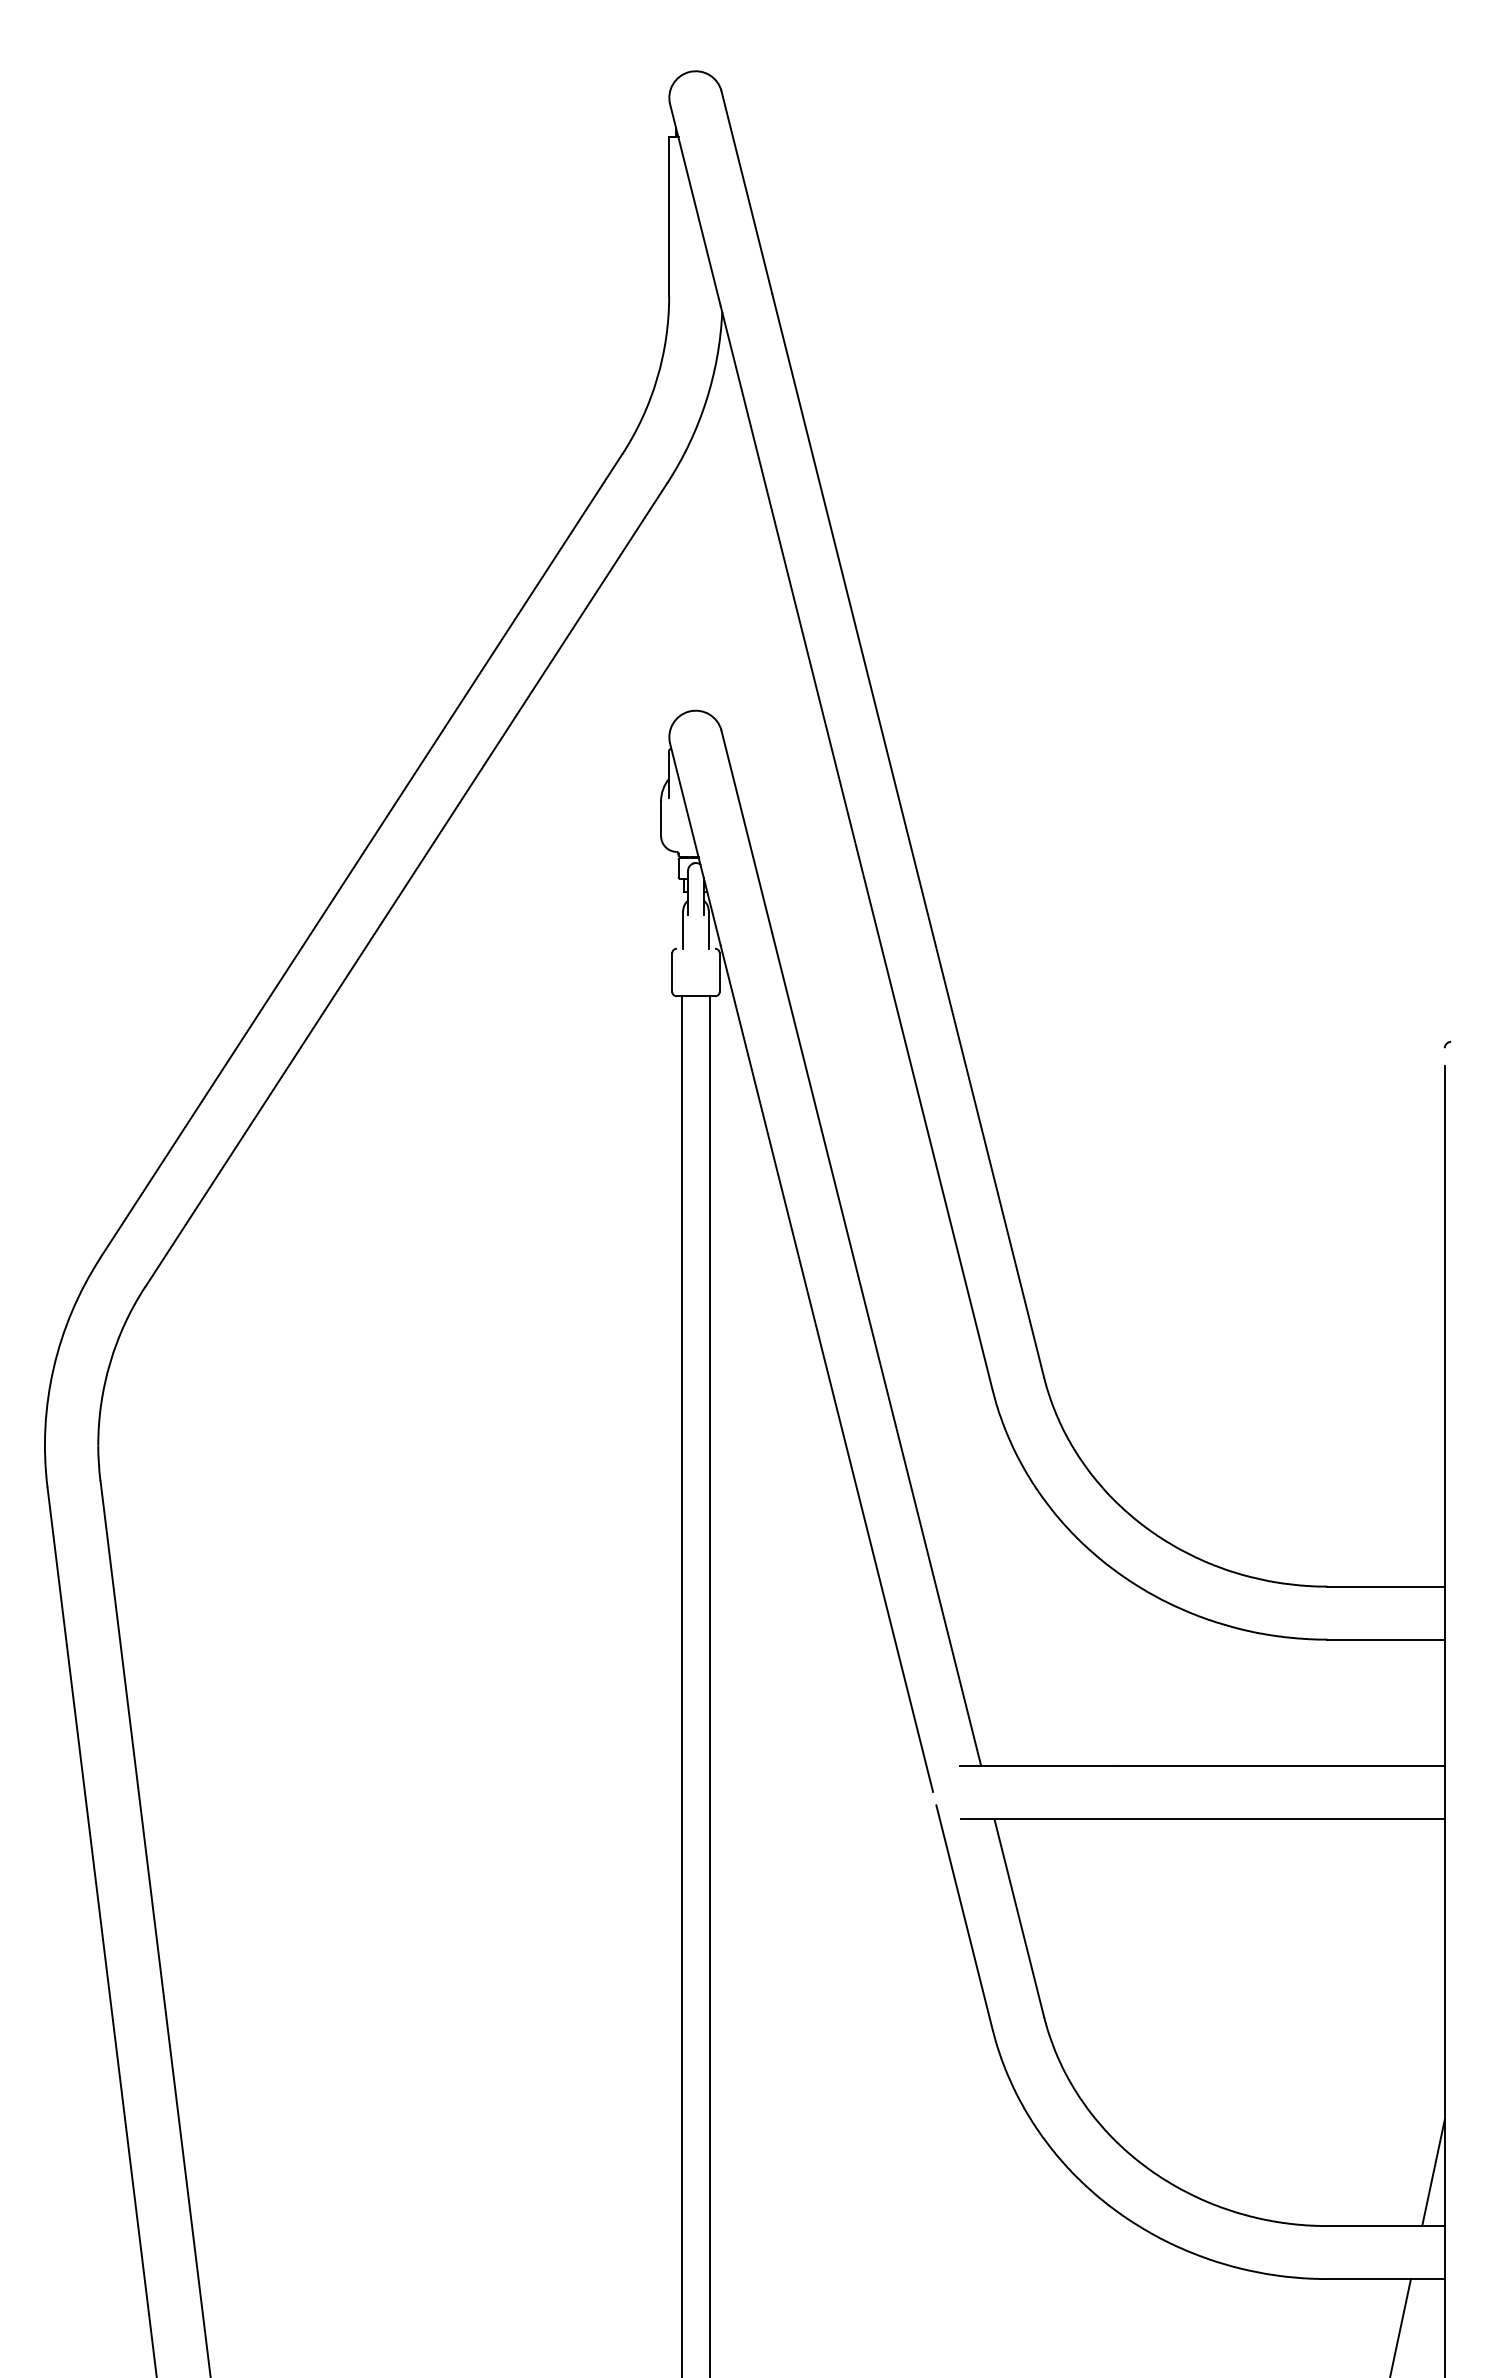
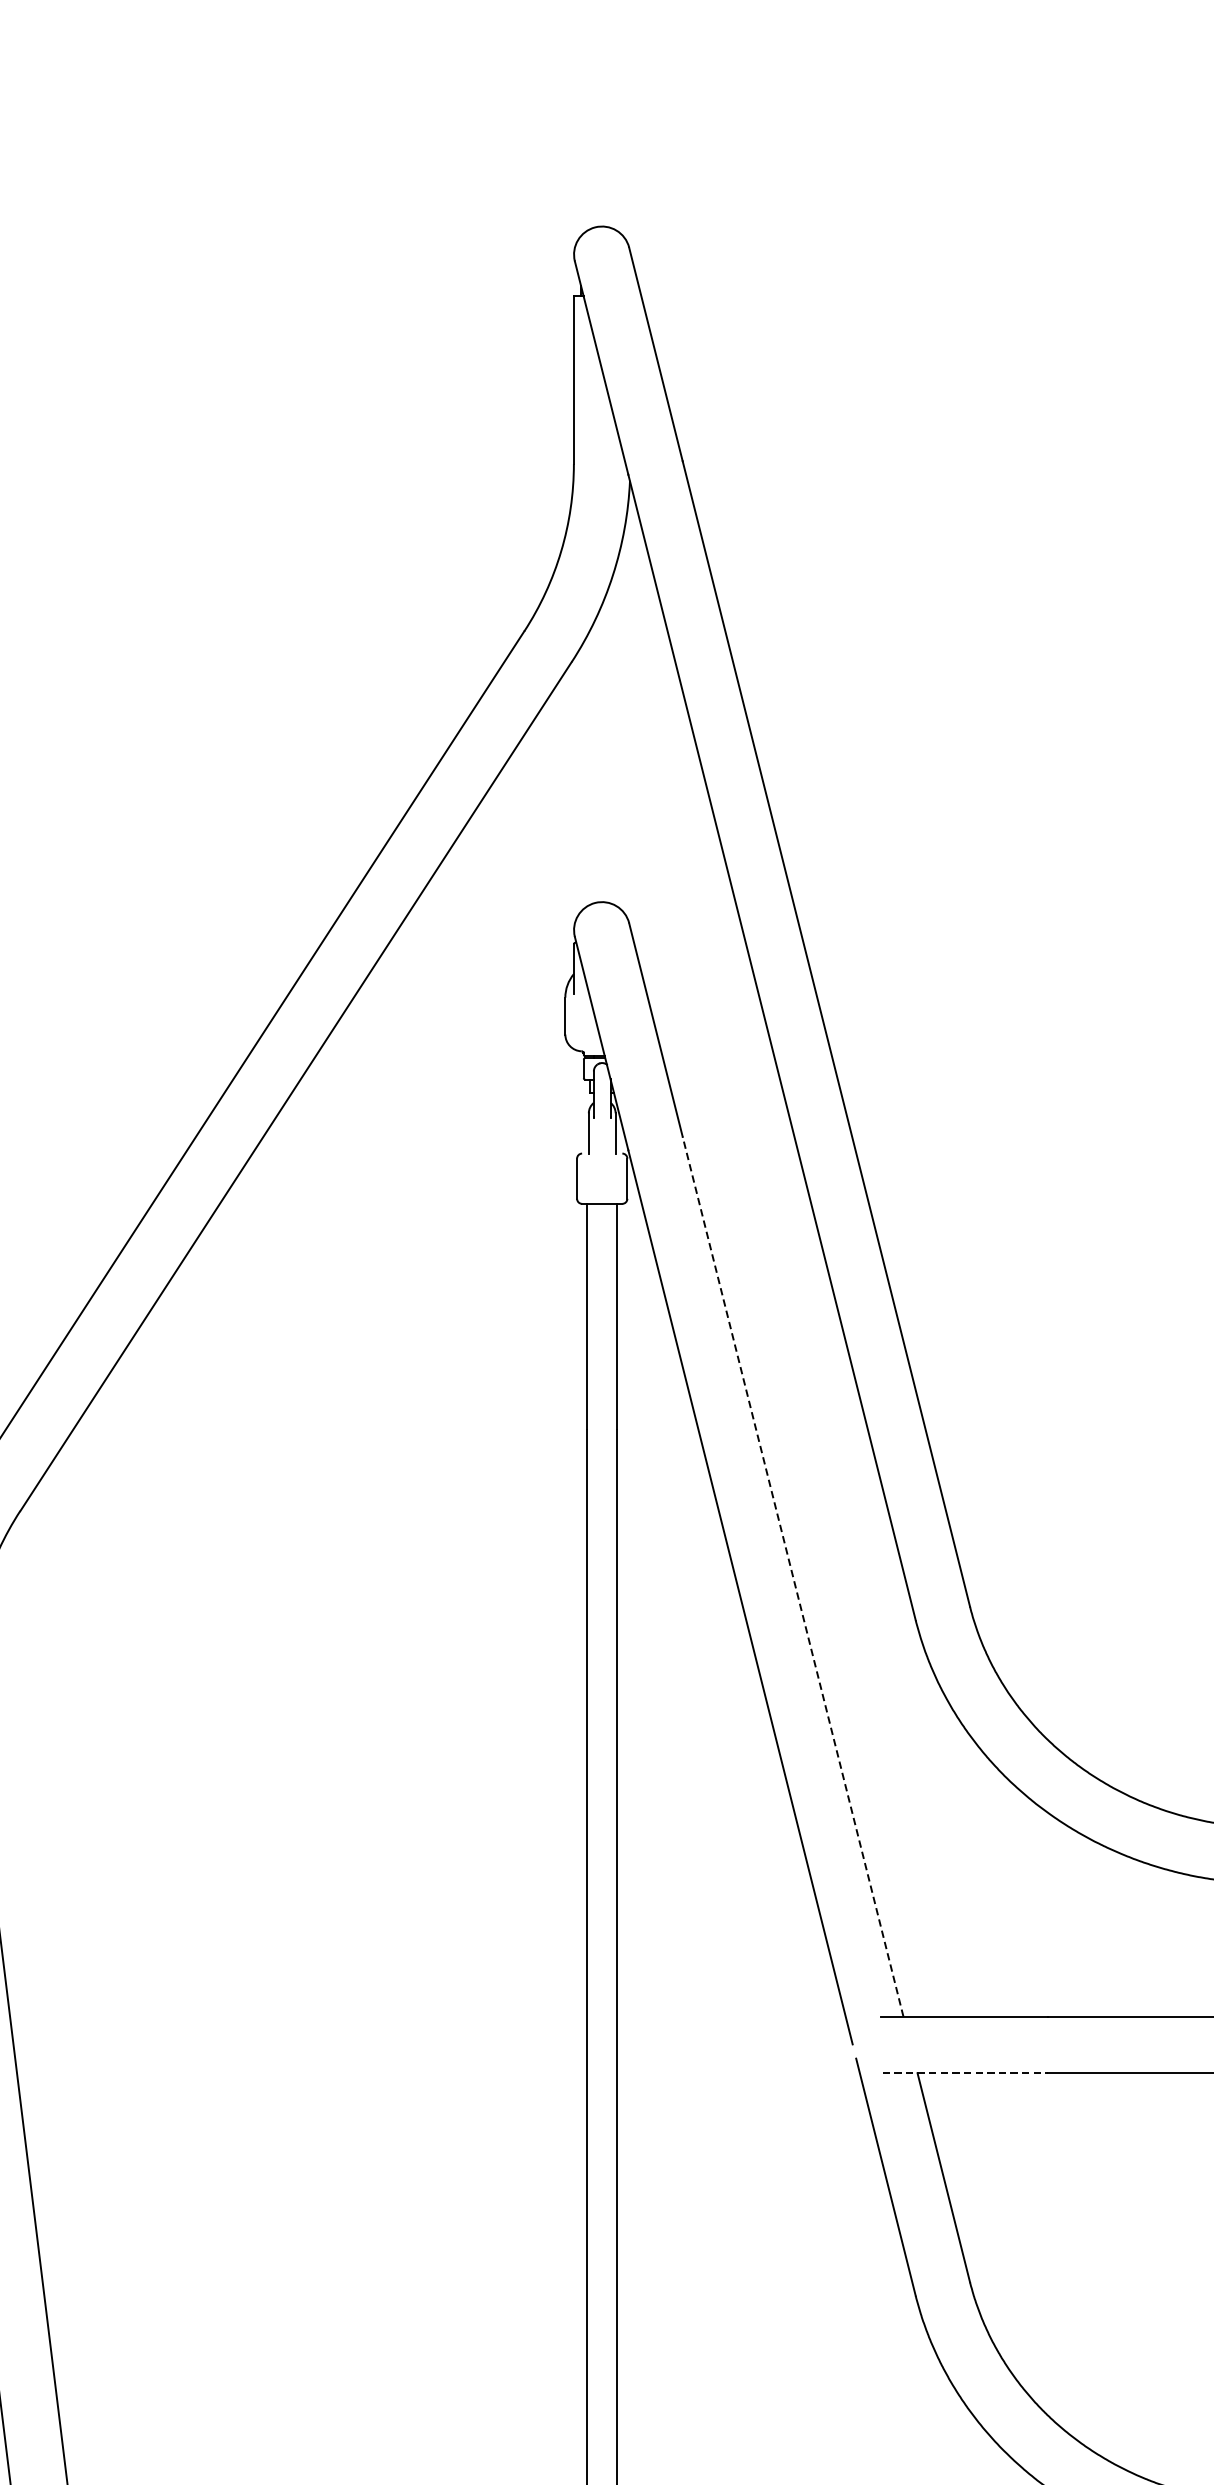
line: (876, 1348) -> (792, 1575), solid -> dashed
line: (1039, 1819) -> (965, 2073), solid -> dashed

